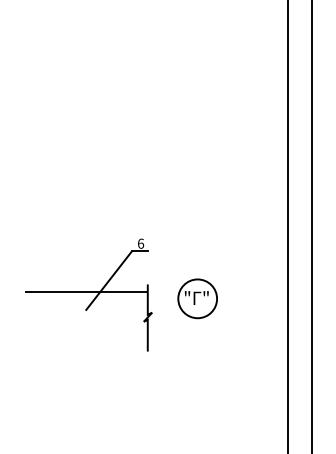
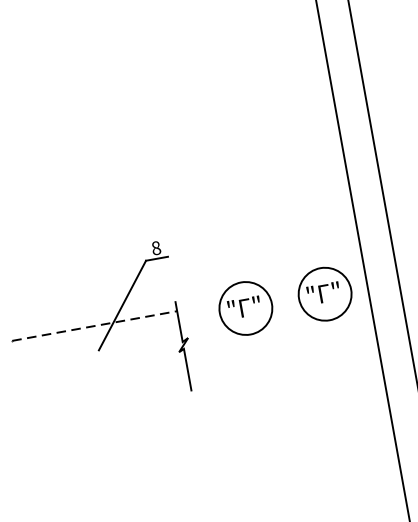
text: (140, 243) -> (155, 247), 6 -> 8
line: (85, 291) -> (93, 325), solid -> dashed
part: (256, 298) -> (324, 293), added

